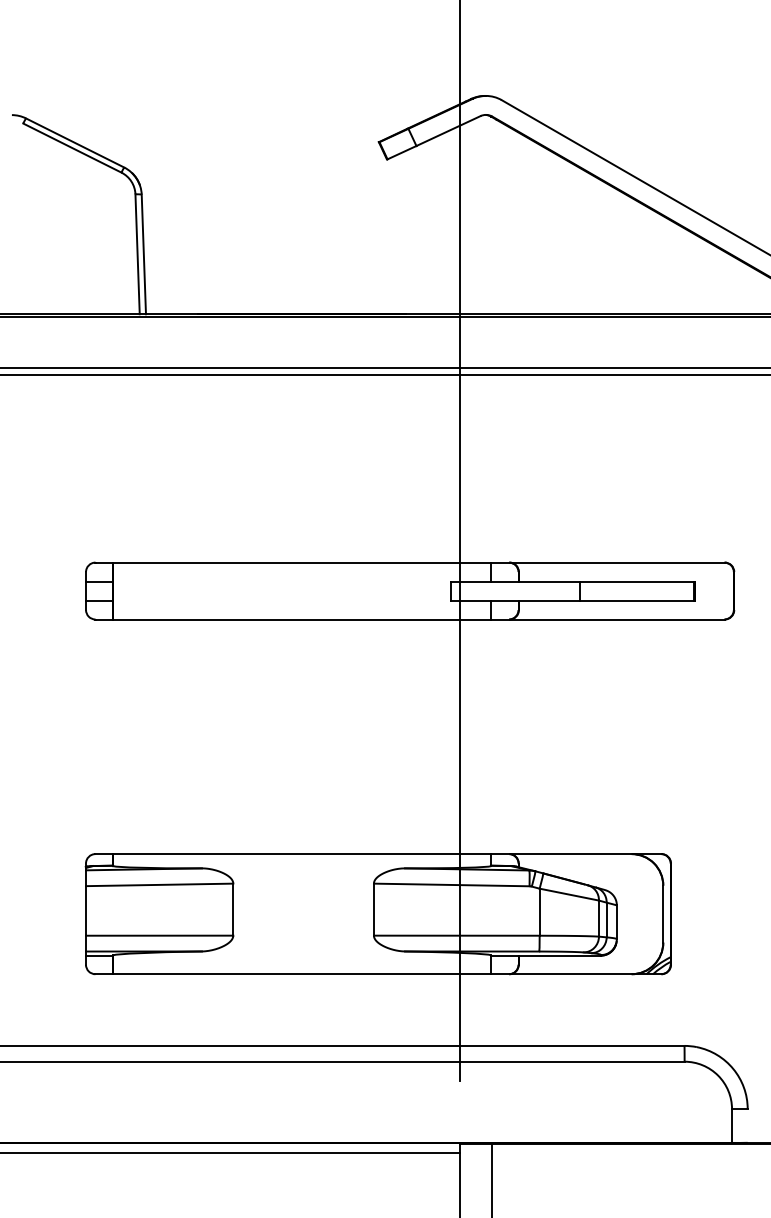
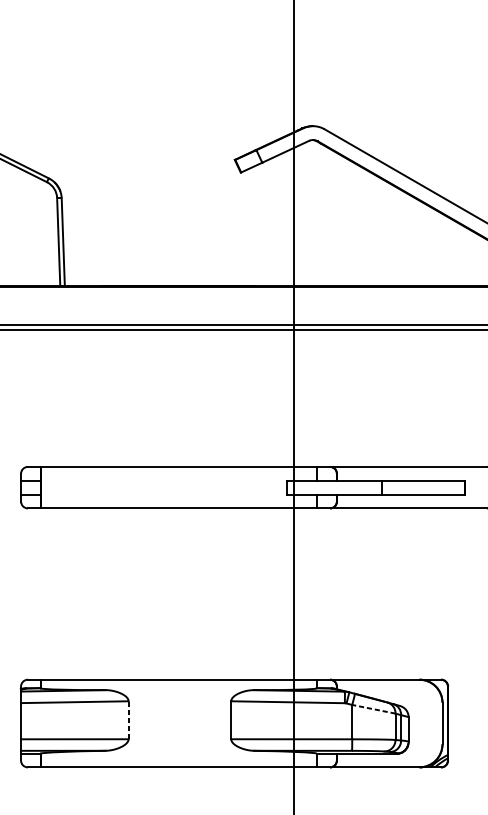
line: (568, 894) -> (373, 709), solid -> dashed
line: (233, 909) -> (128, 720), solid -> dashed

